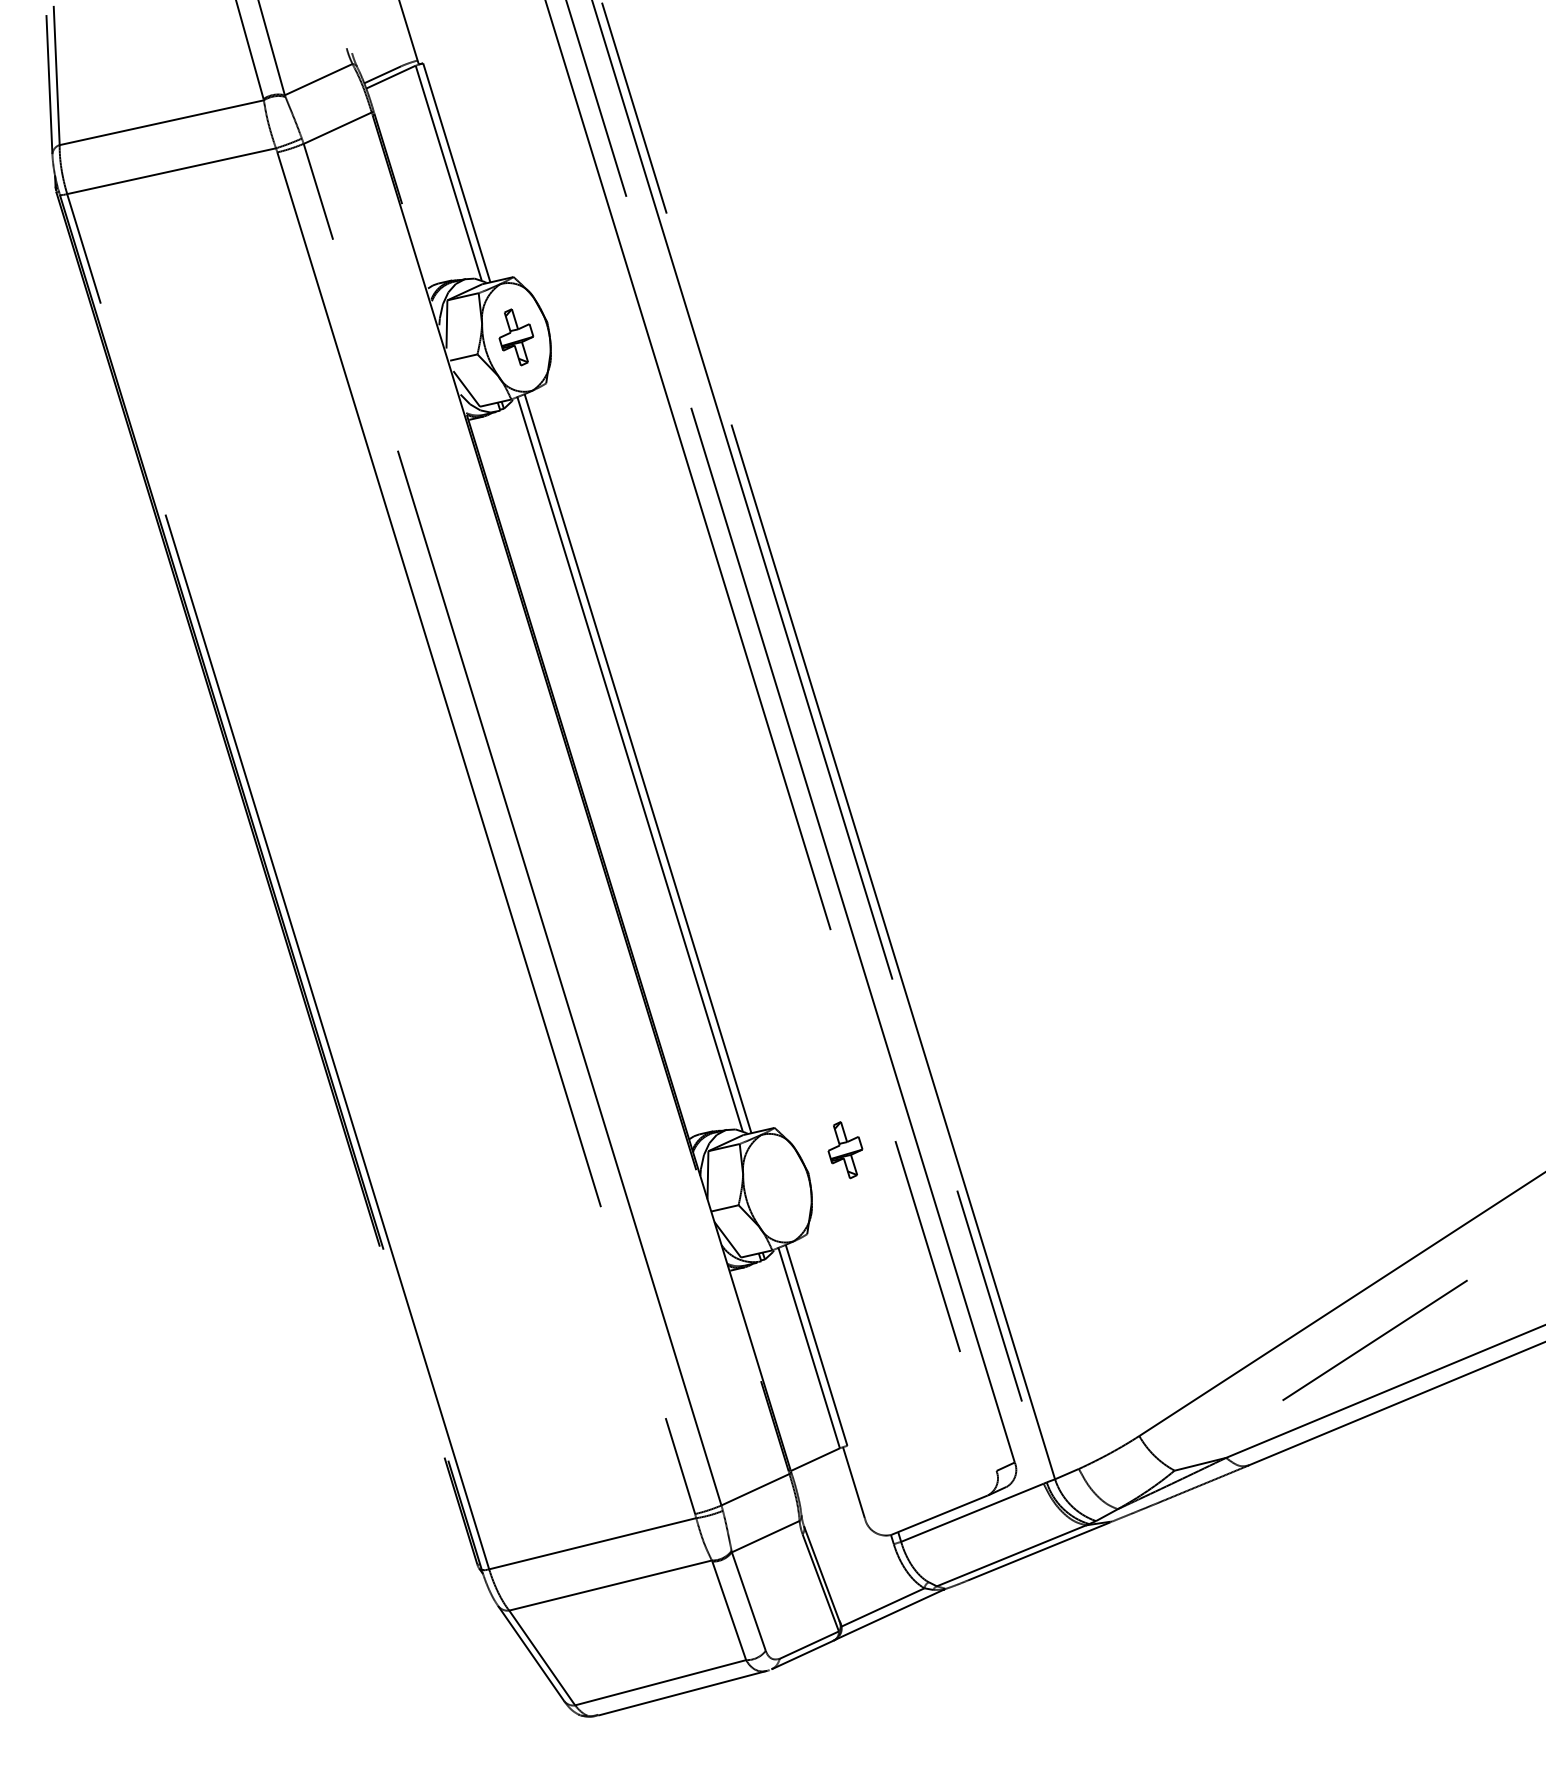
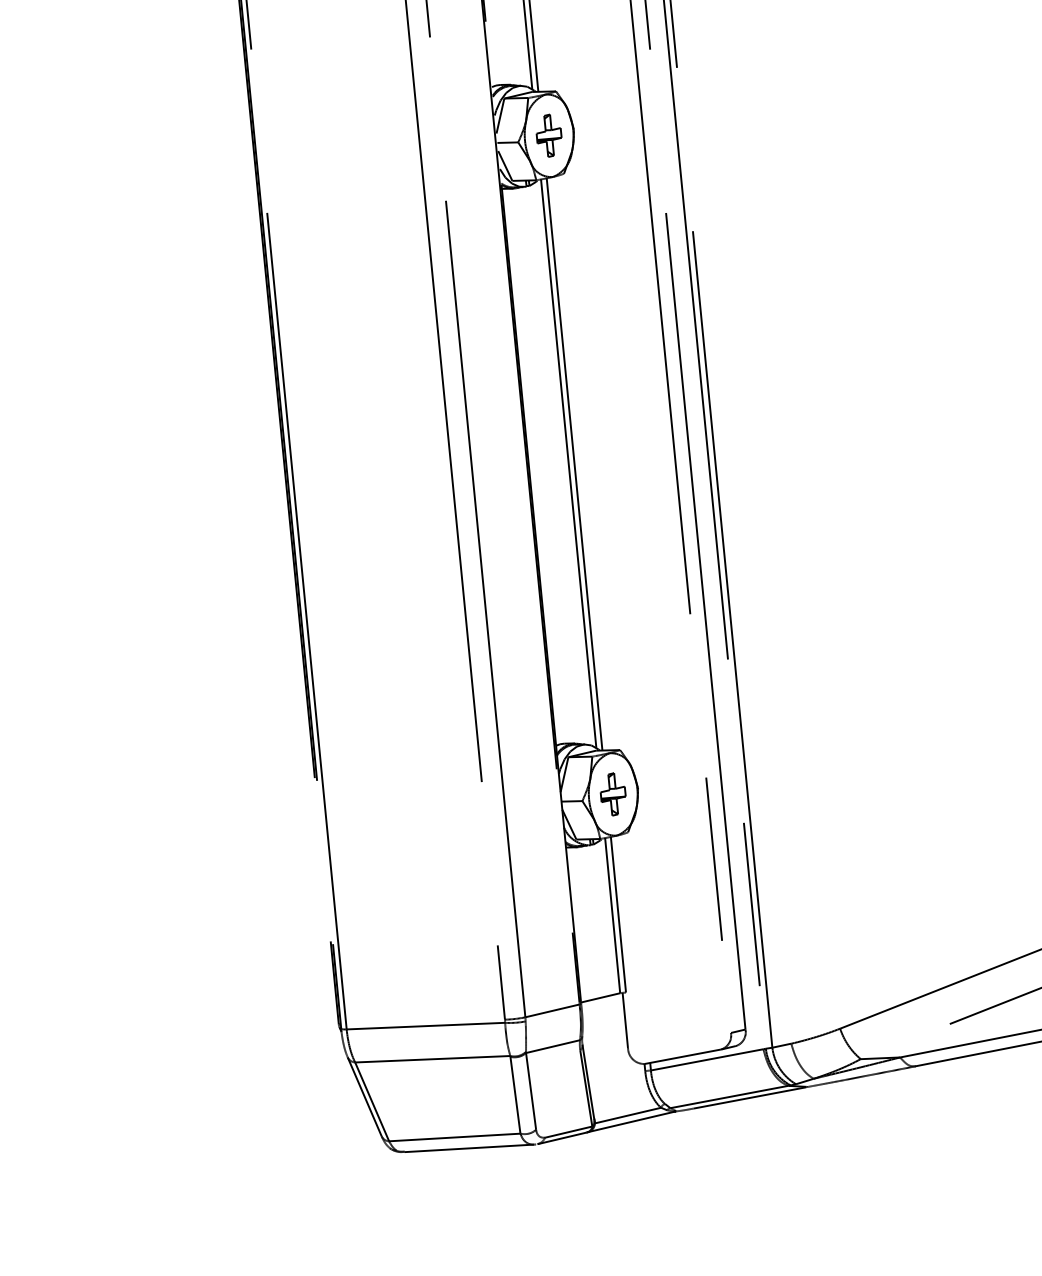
part: (845, 1150) -> (613, 794), moved

